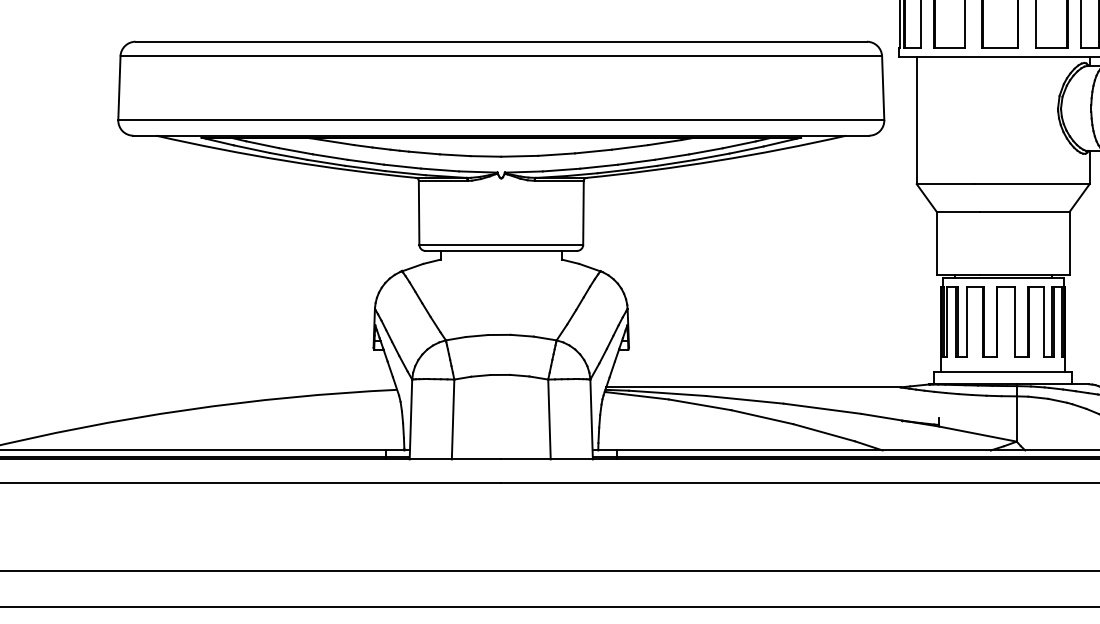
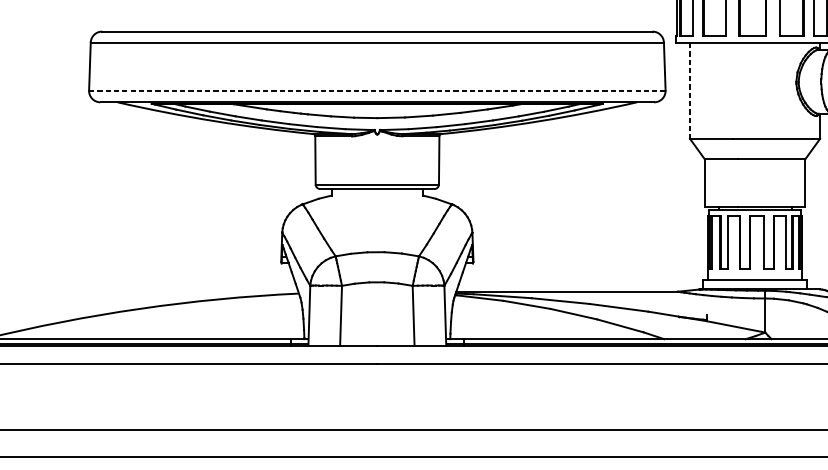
line: (501, 120) -> (377, 90), solid -> dashed
line: (916, 120) -> (689, 90), solid -> dashed

